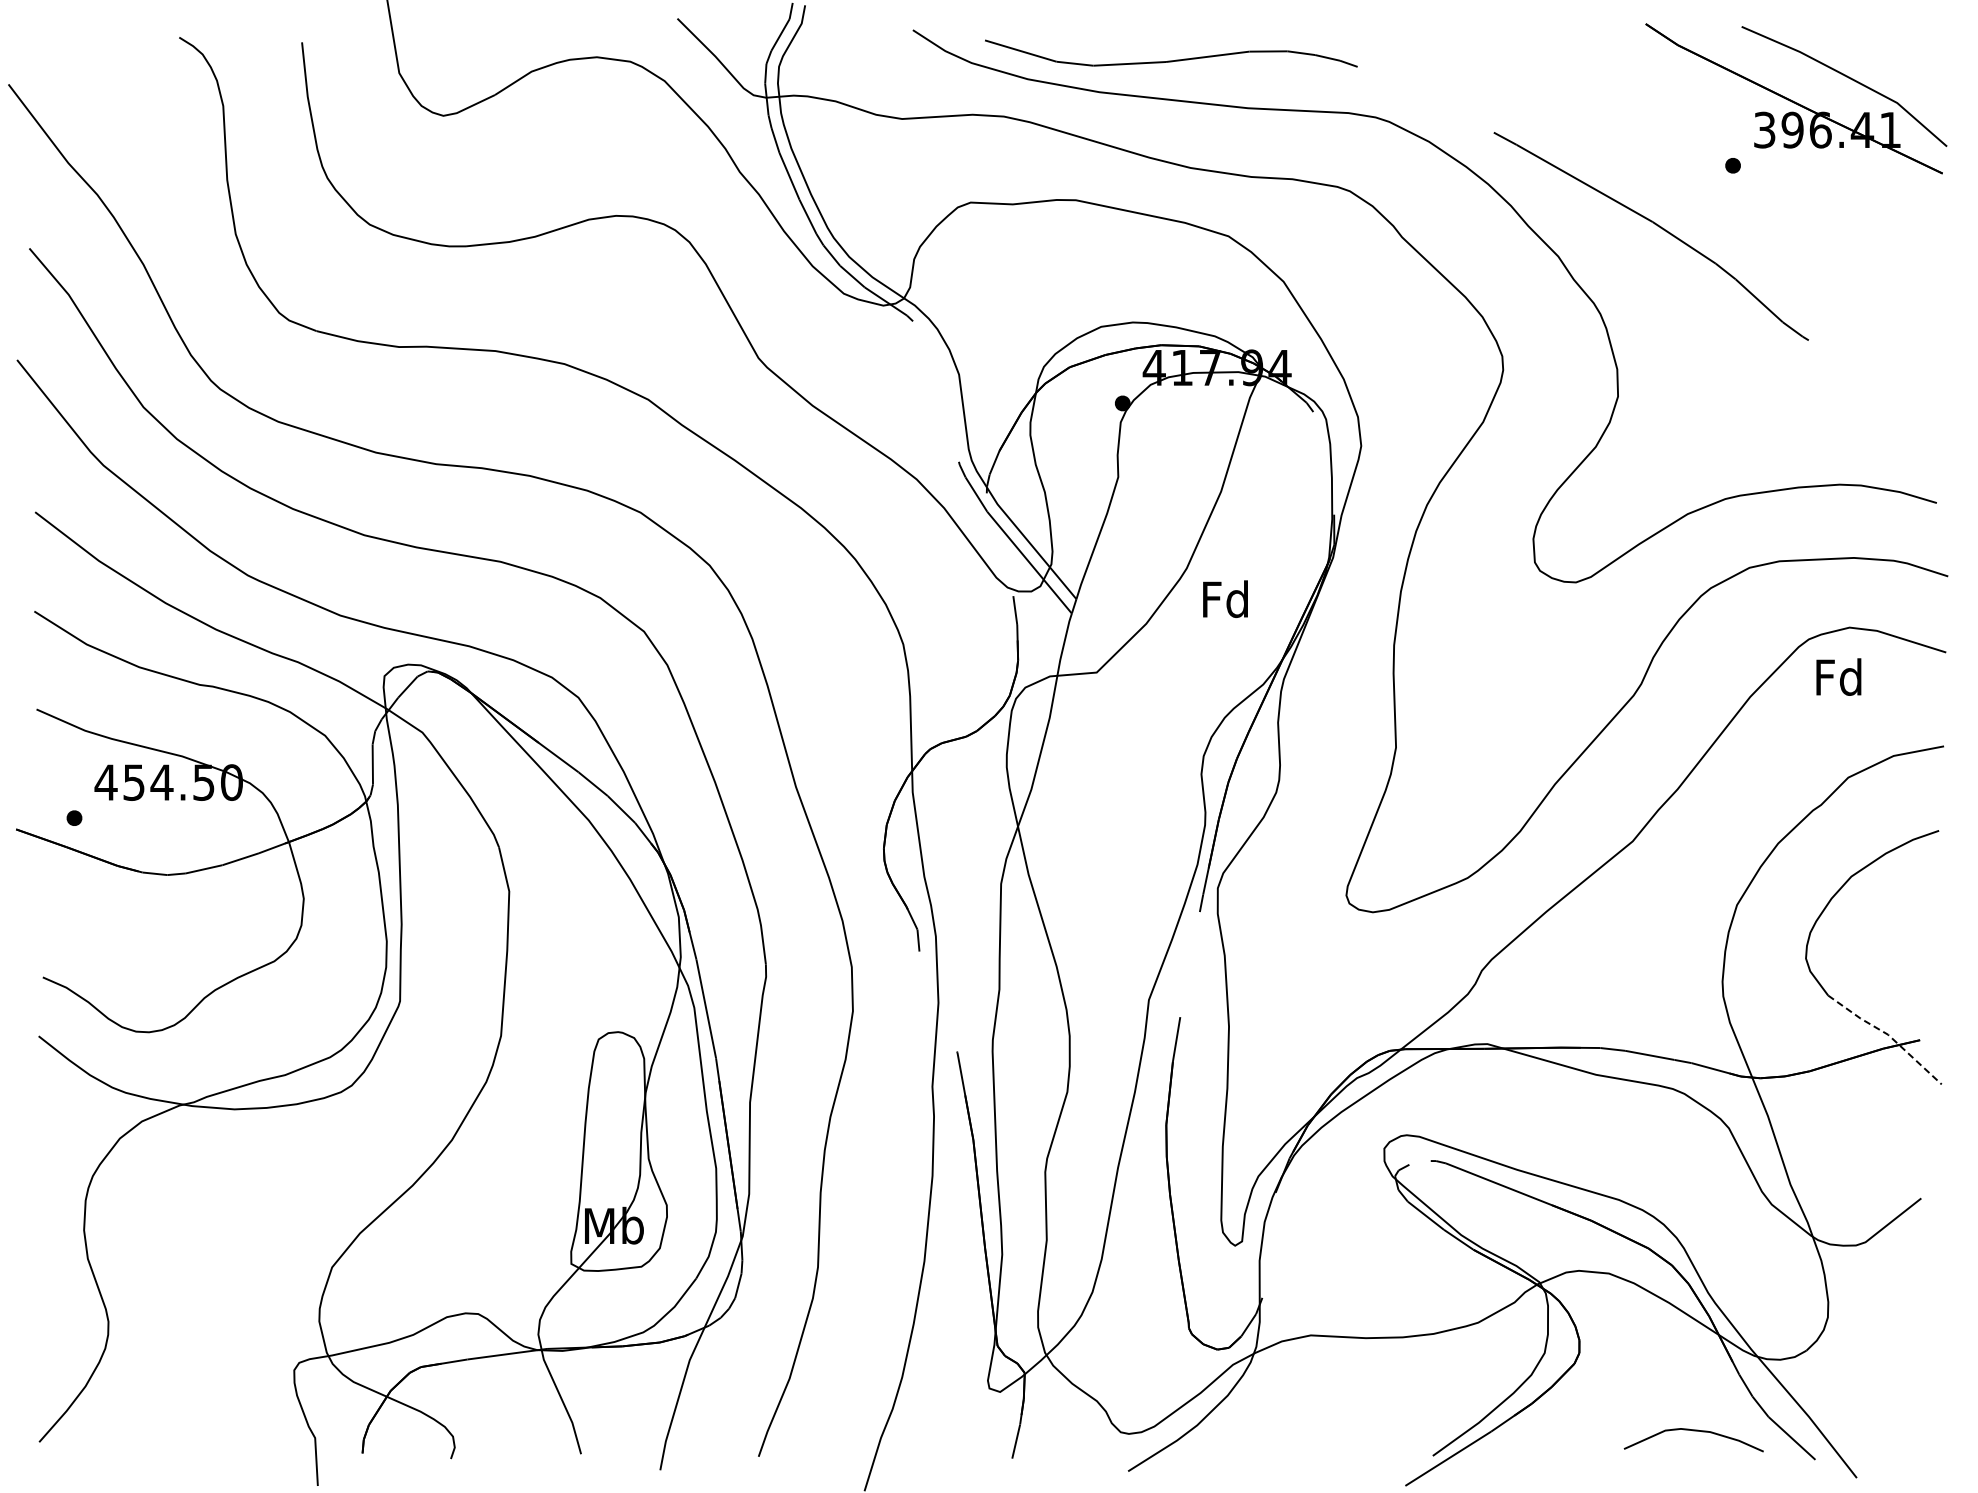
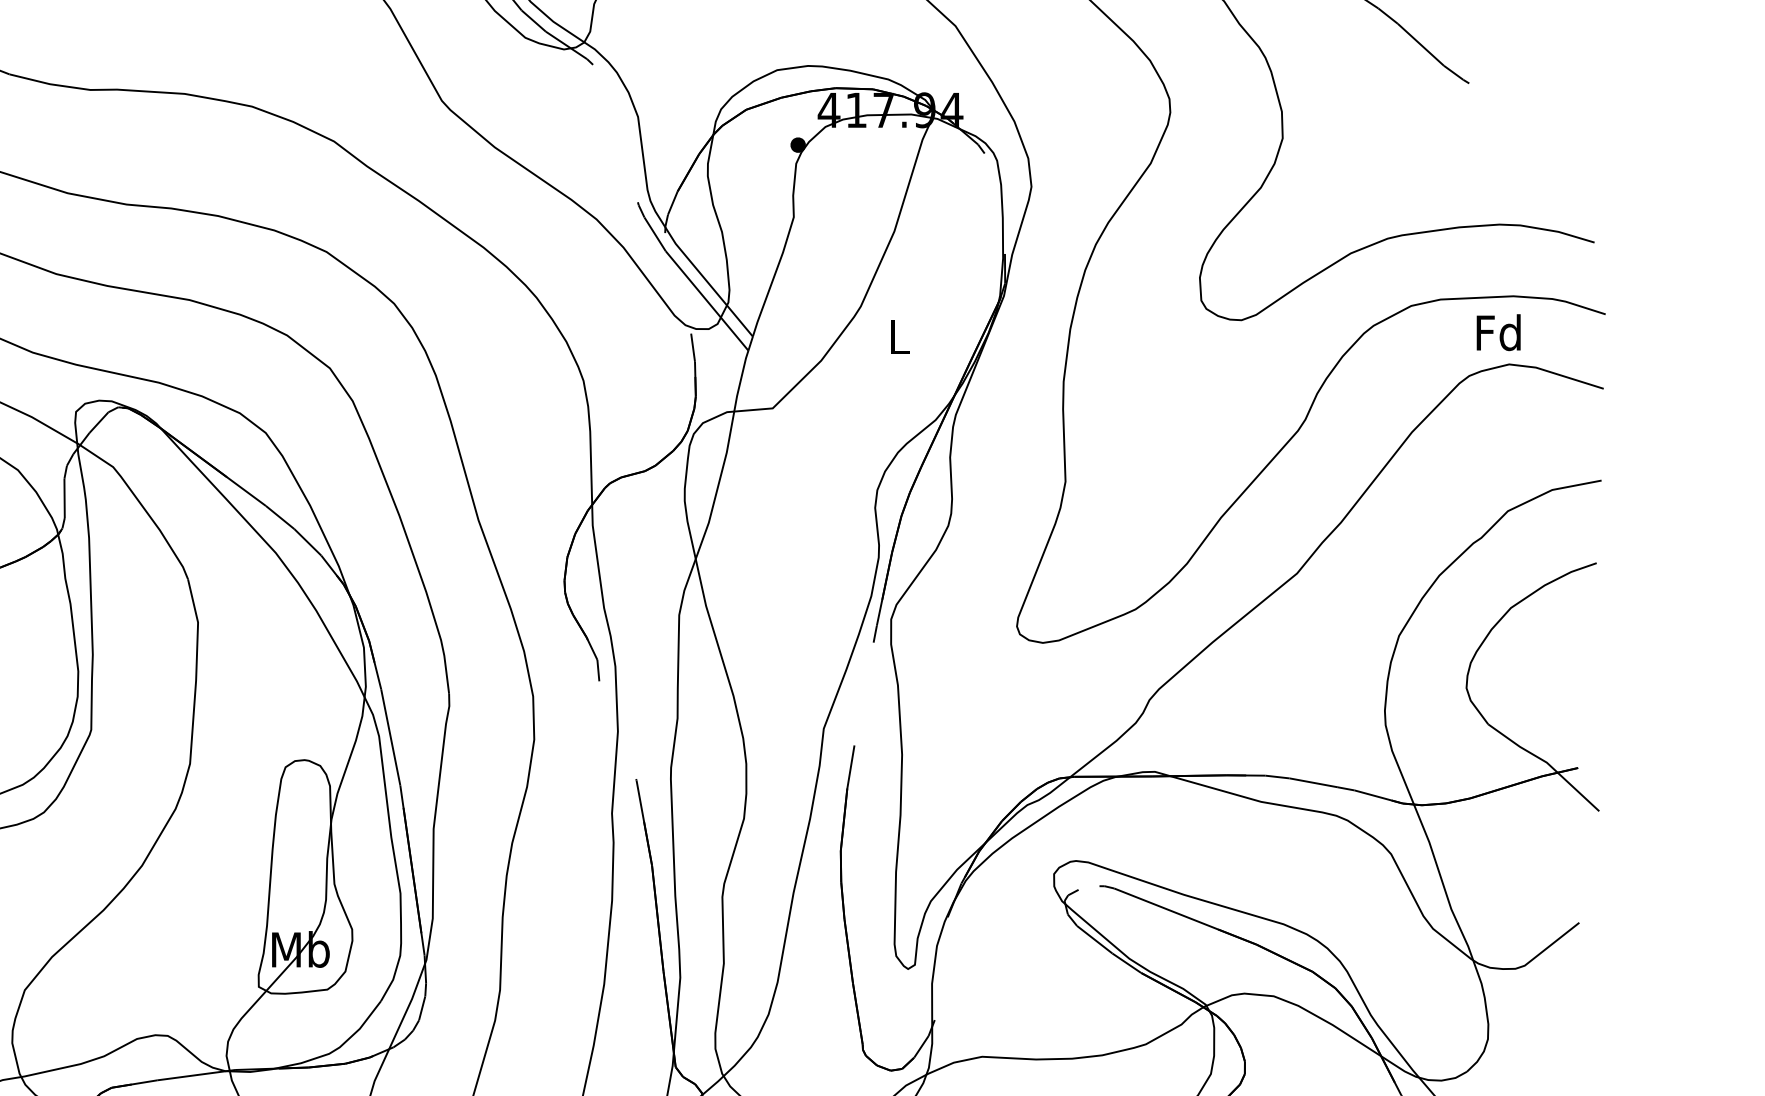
text: (1225, 599) -> (898, 336), Fd -> L
text: (1838, 676) -> (1498, 332), moved
line: (1888, 1034) -> (1547, 762), dashed -> solid

